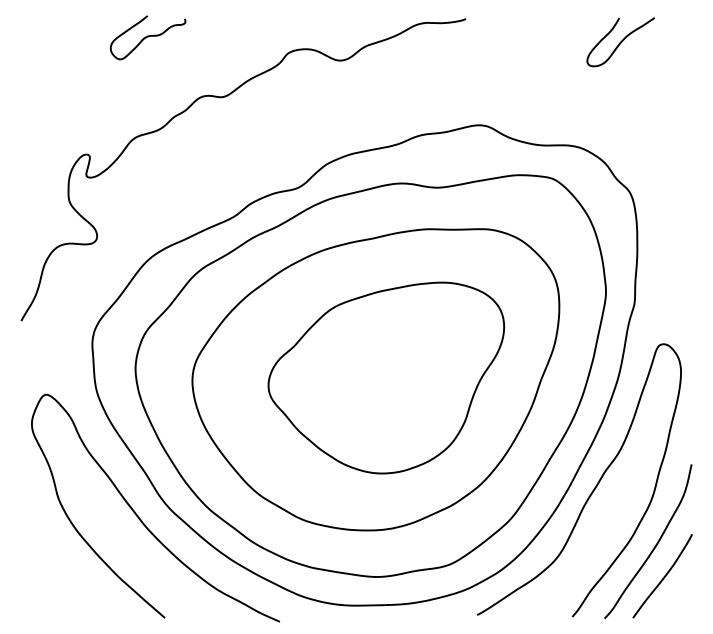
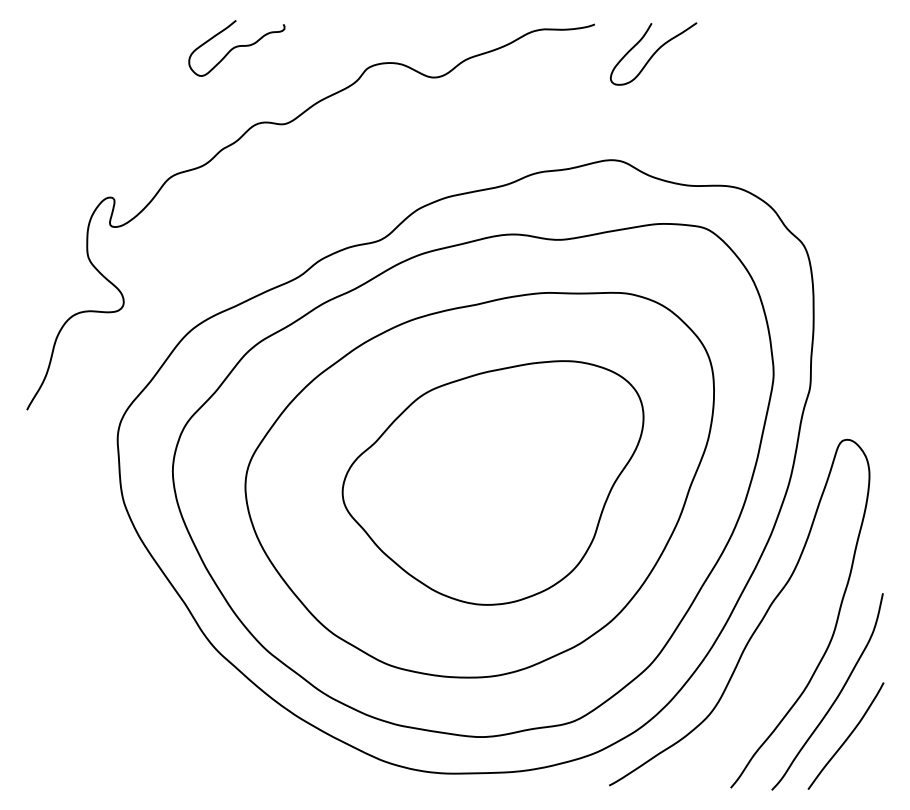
curve: (147, 37) -> (236, 47), moved
curve: (620, 41) -> (653, 53), moved
curve: (140, 517) -> (178, 661), removed

